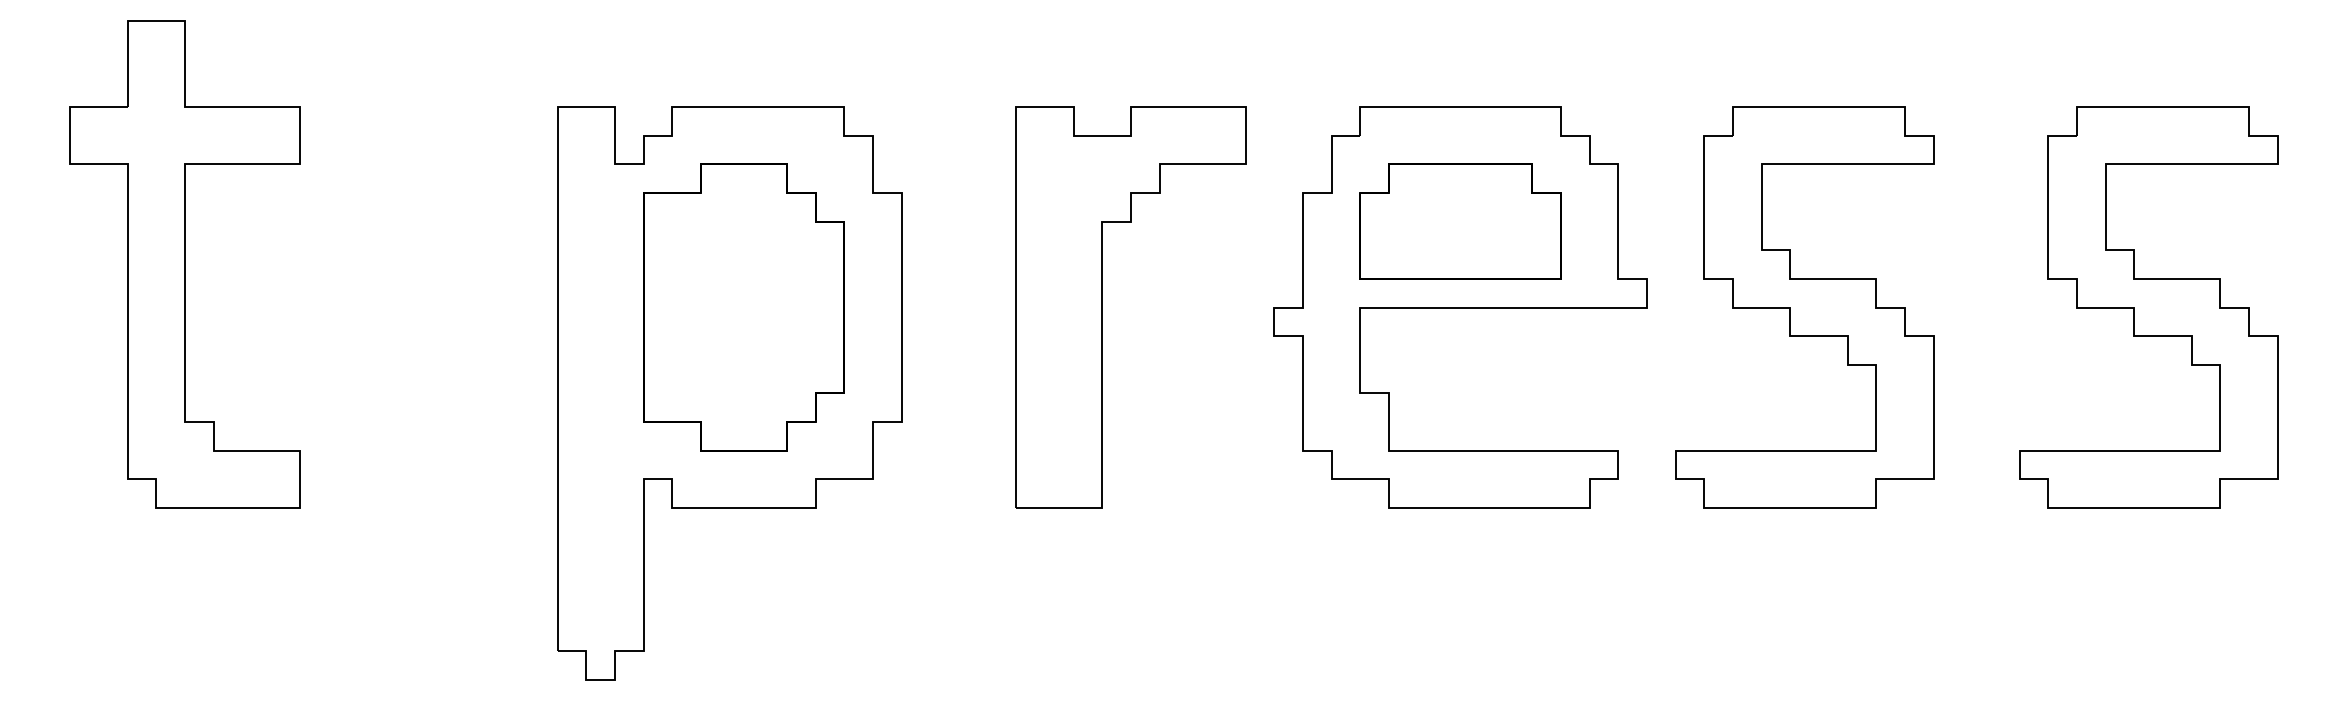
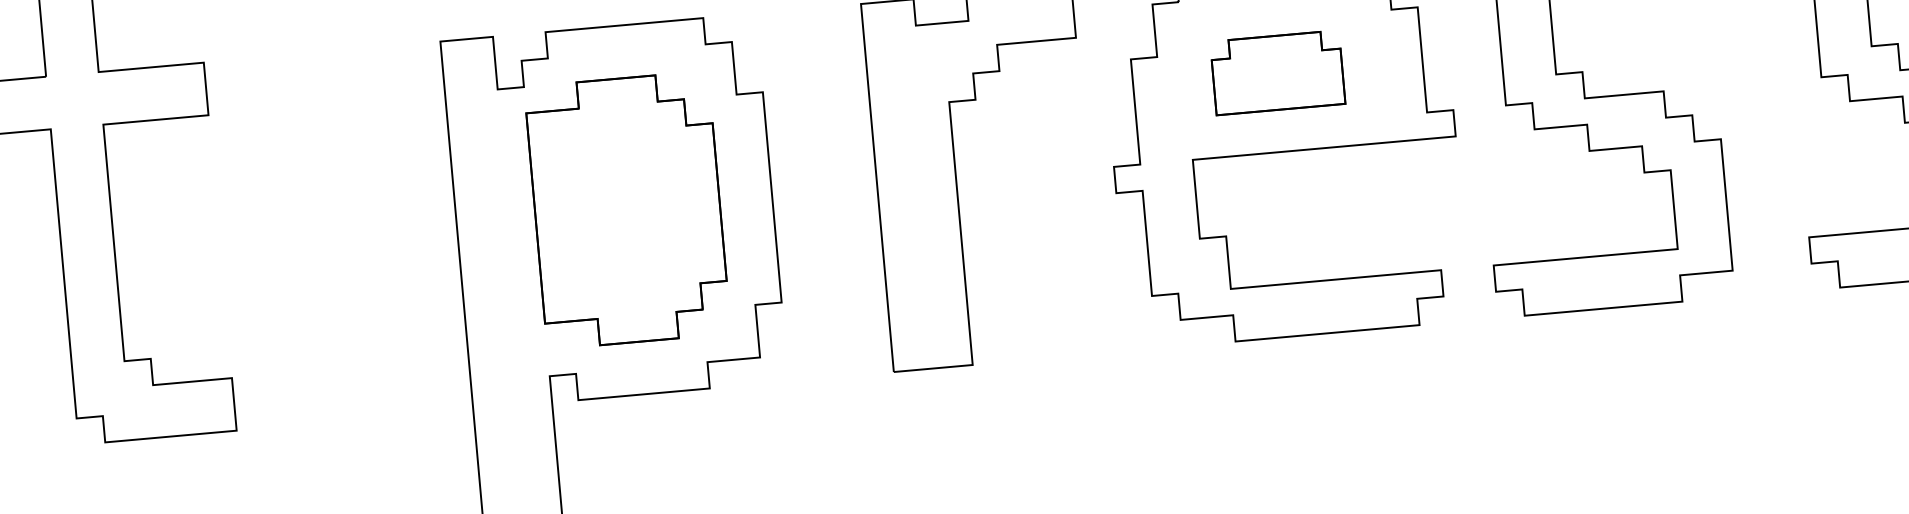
part: (1460, 221) -> (1277, 72), size x0.7

